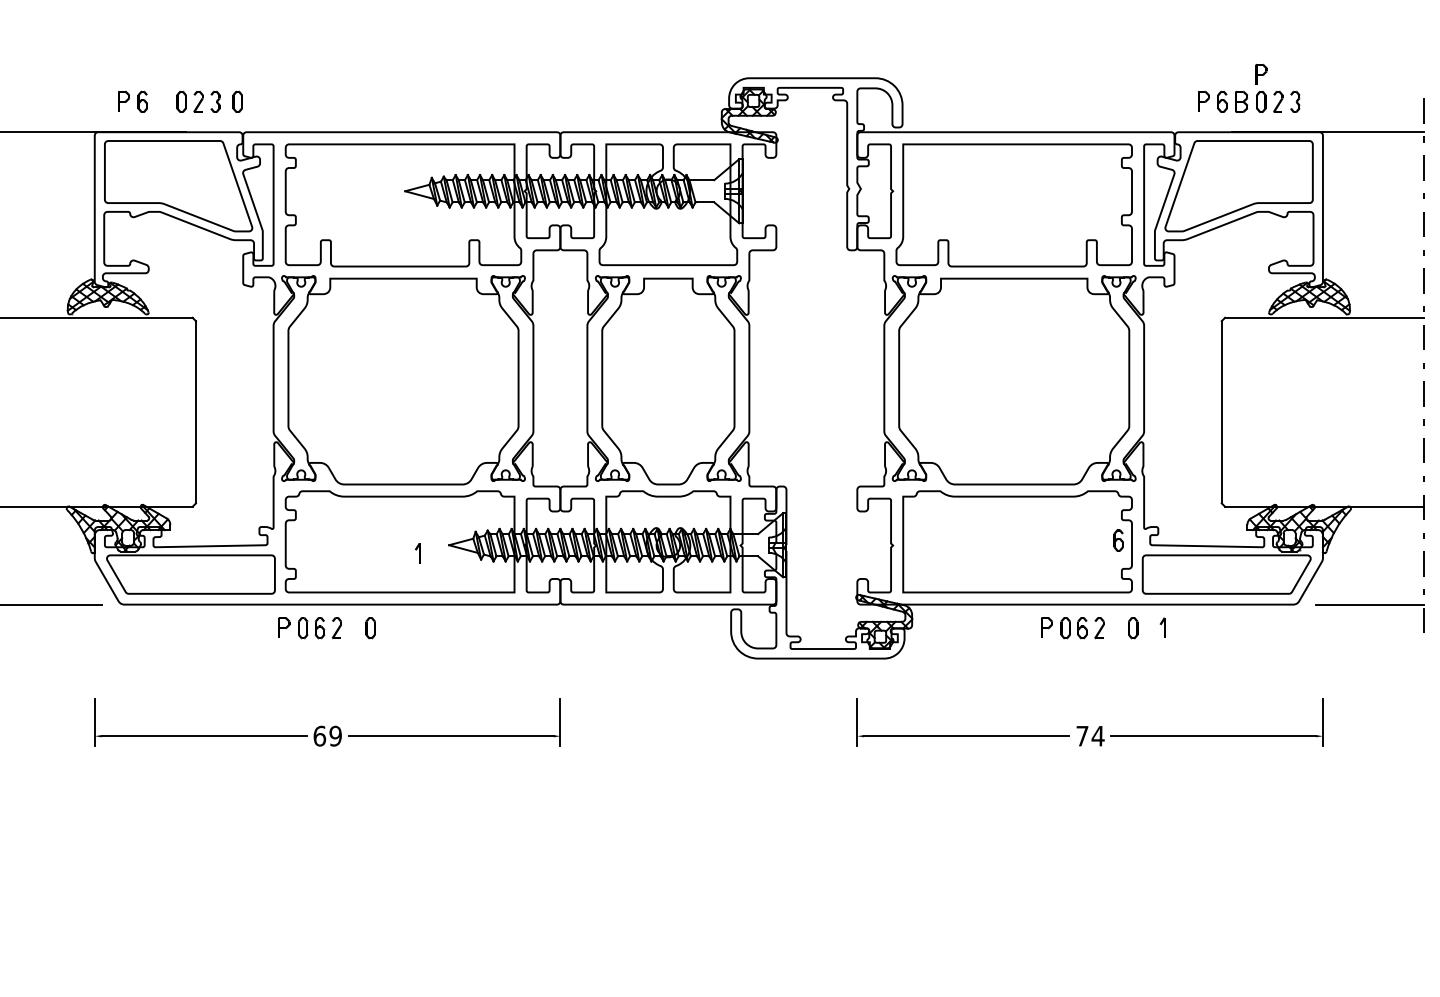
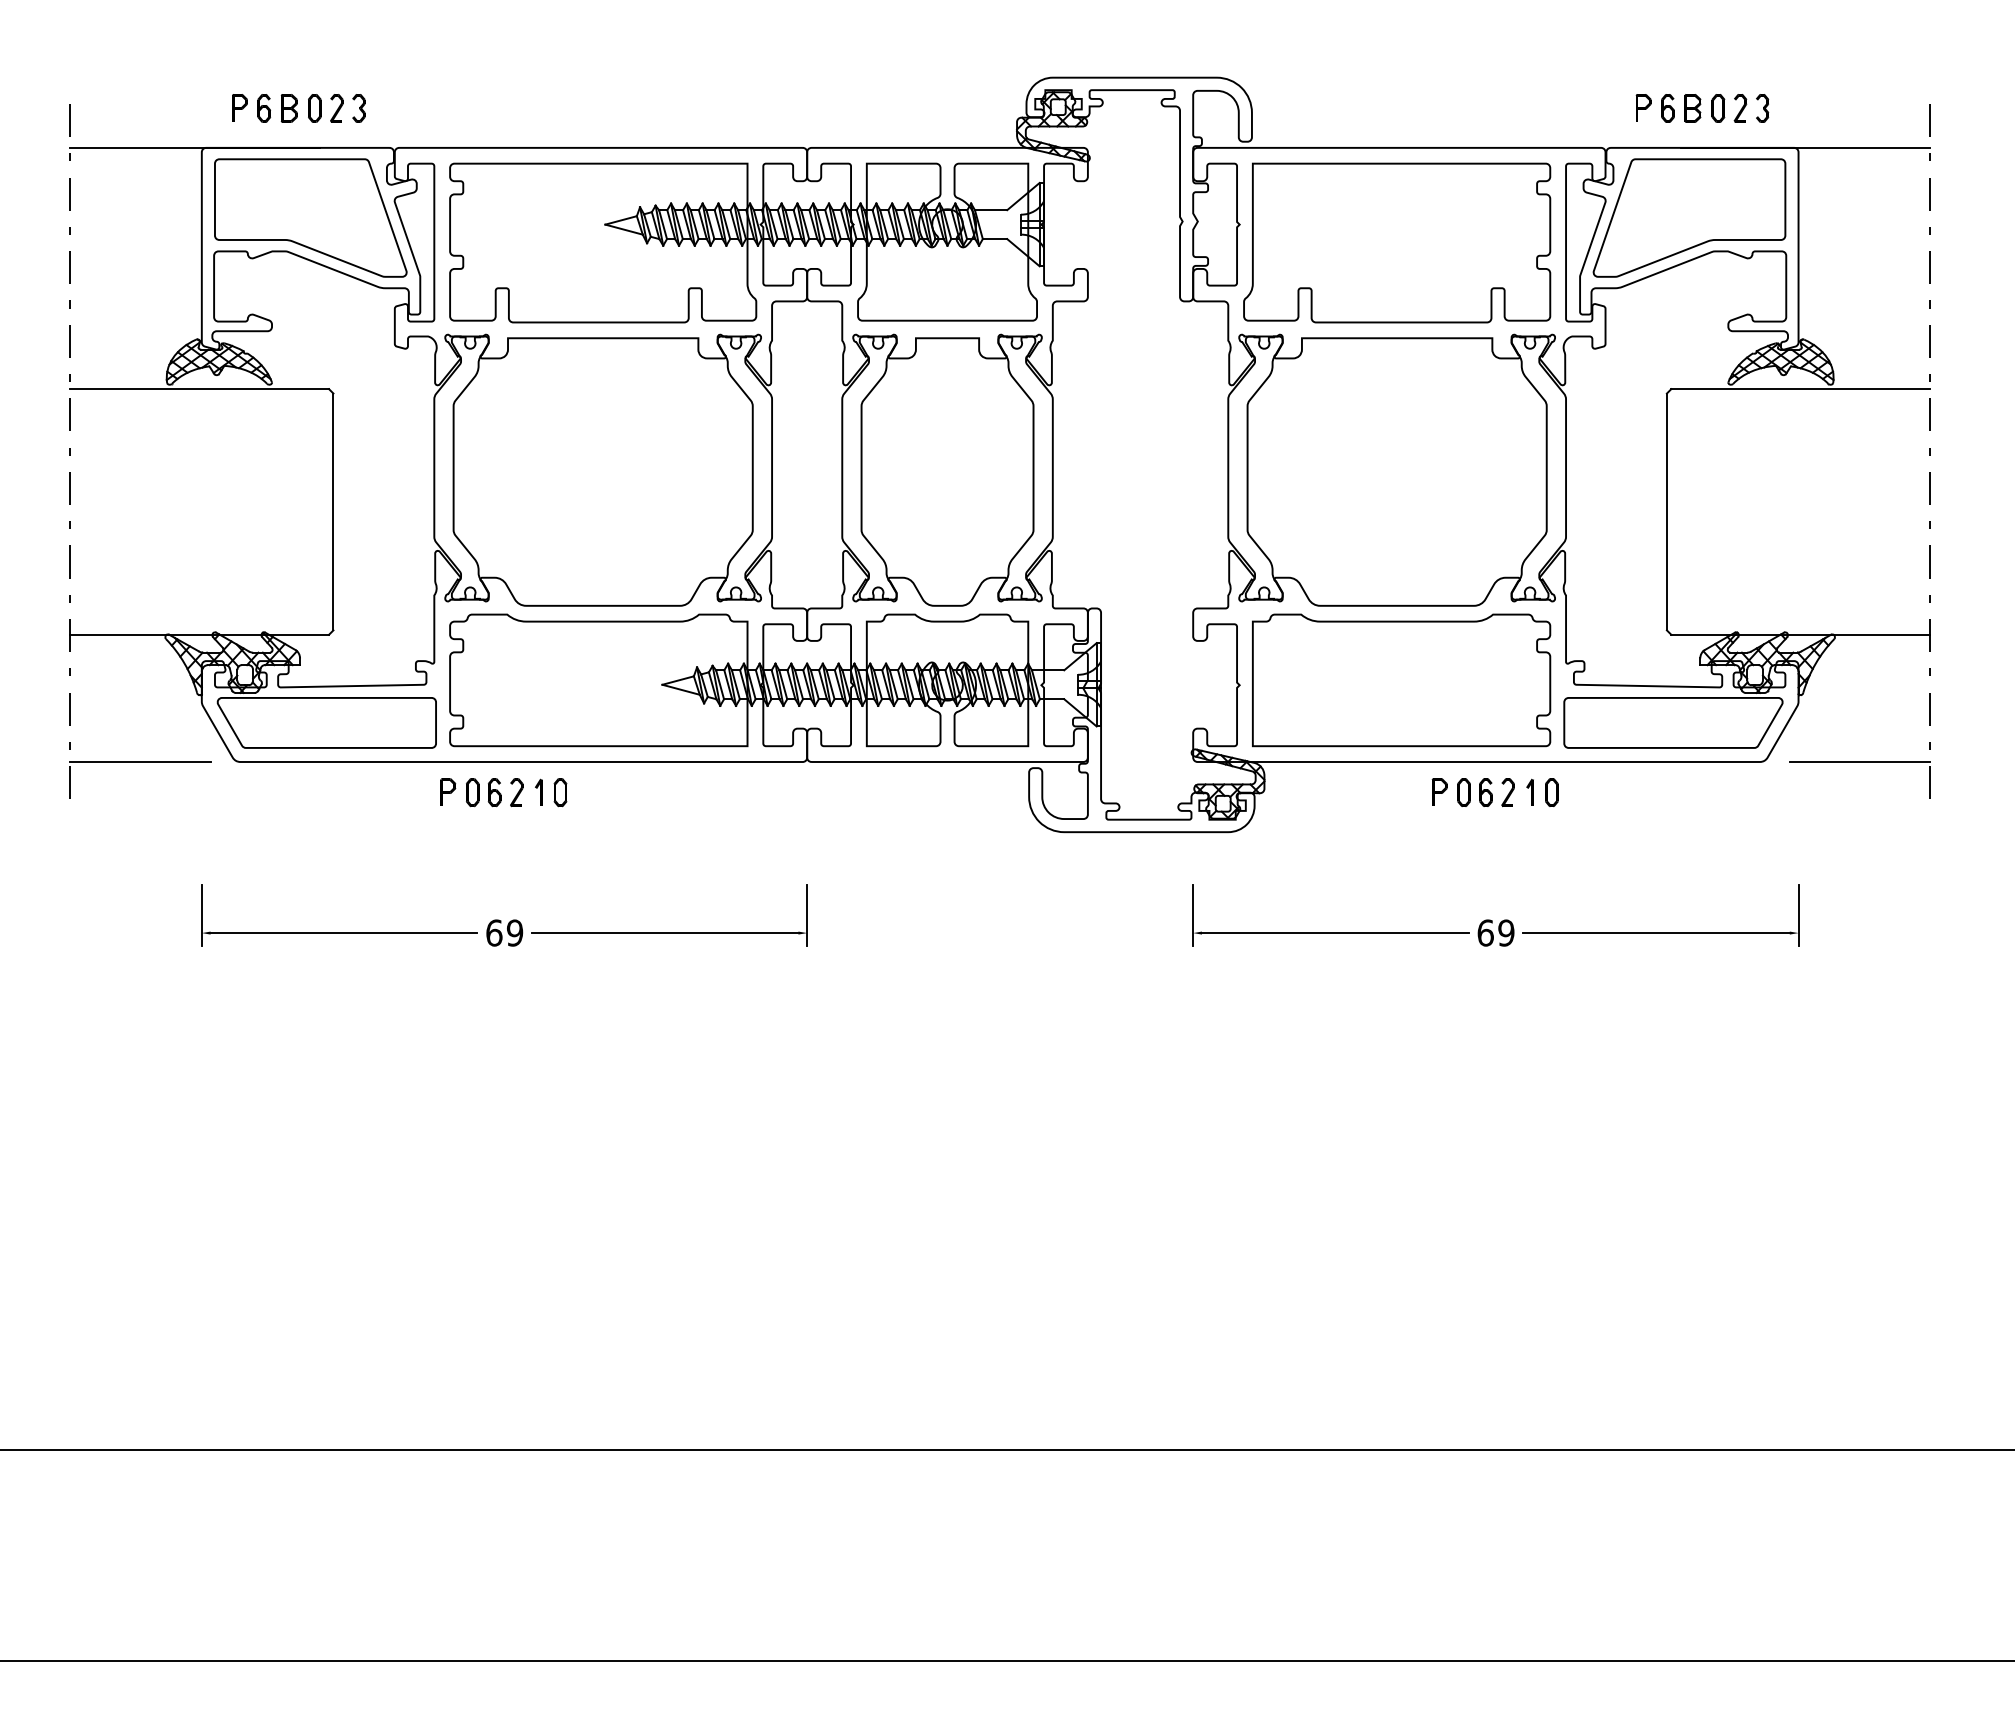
part: (1261, 74) -> (1718, 72), removed
part: (161, 101) -> (288, 108), added
part: (237, 101) -> (387, 108), removed
part: (1118, 540) -> (1532, 678), removed
part: (417, 552) -> (538, 791), moved
part: (1162, 627) -> (1529, 791), moved
text: (1089, 735) -> (1495, 932), 74 -> 69

